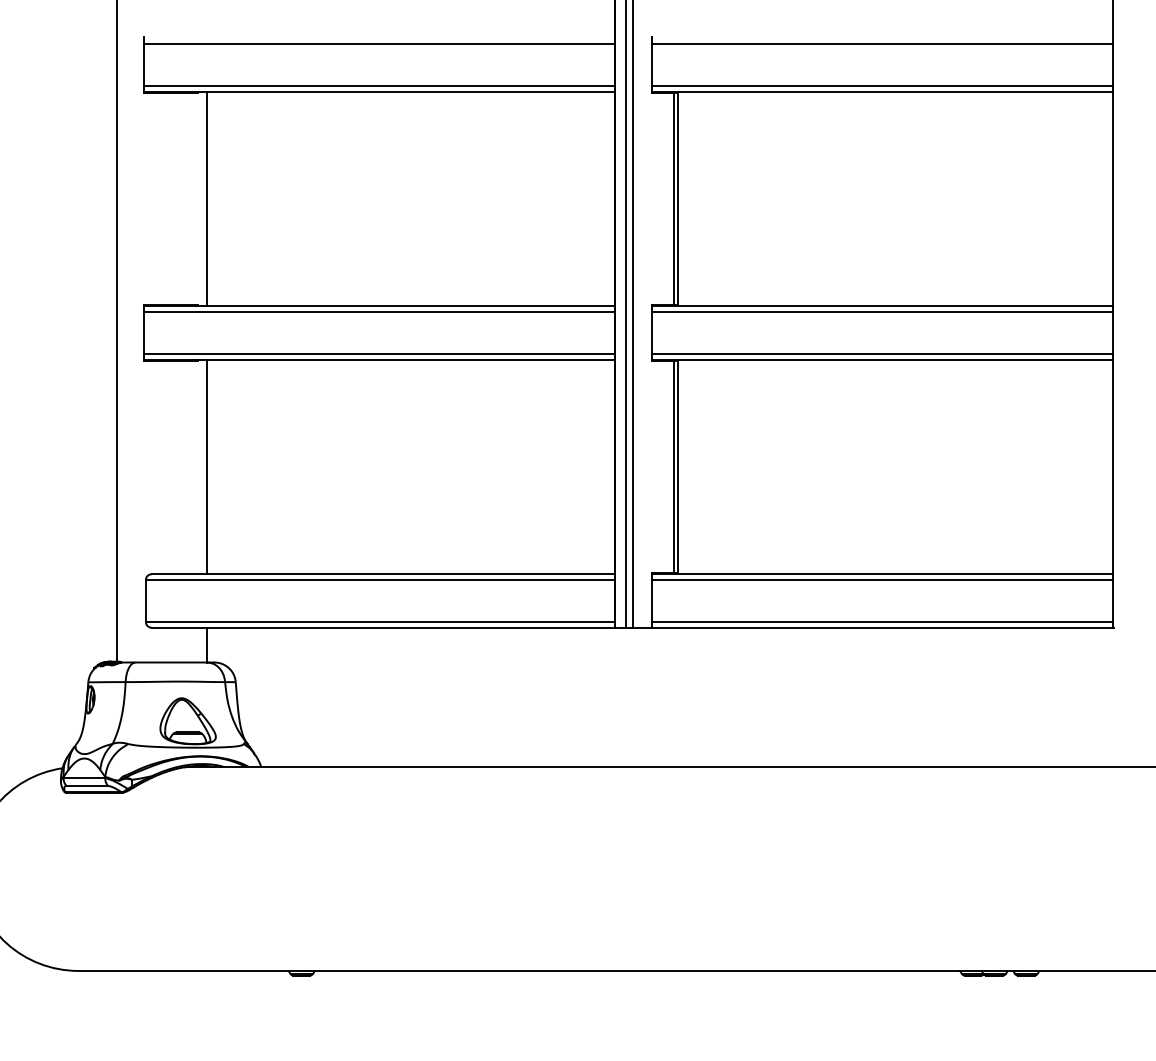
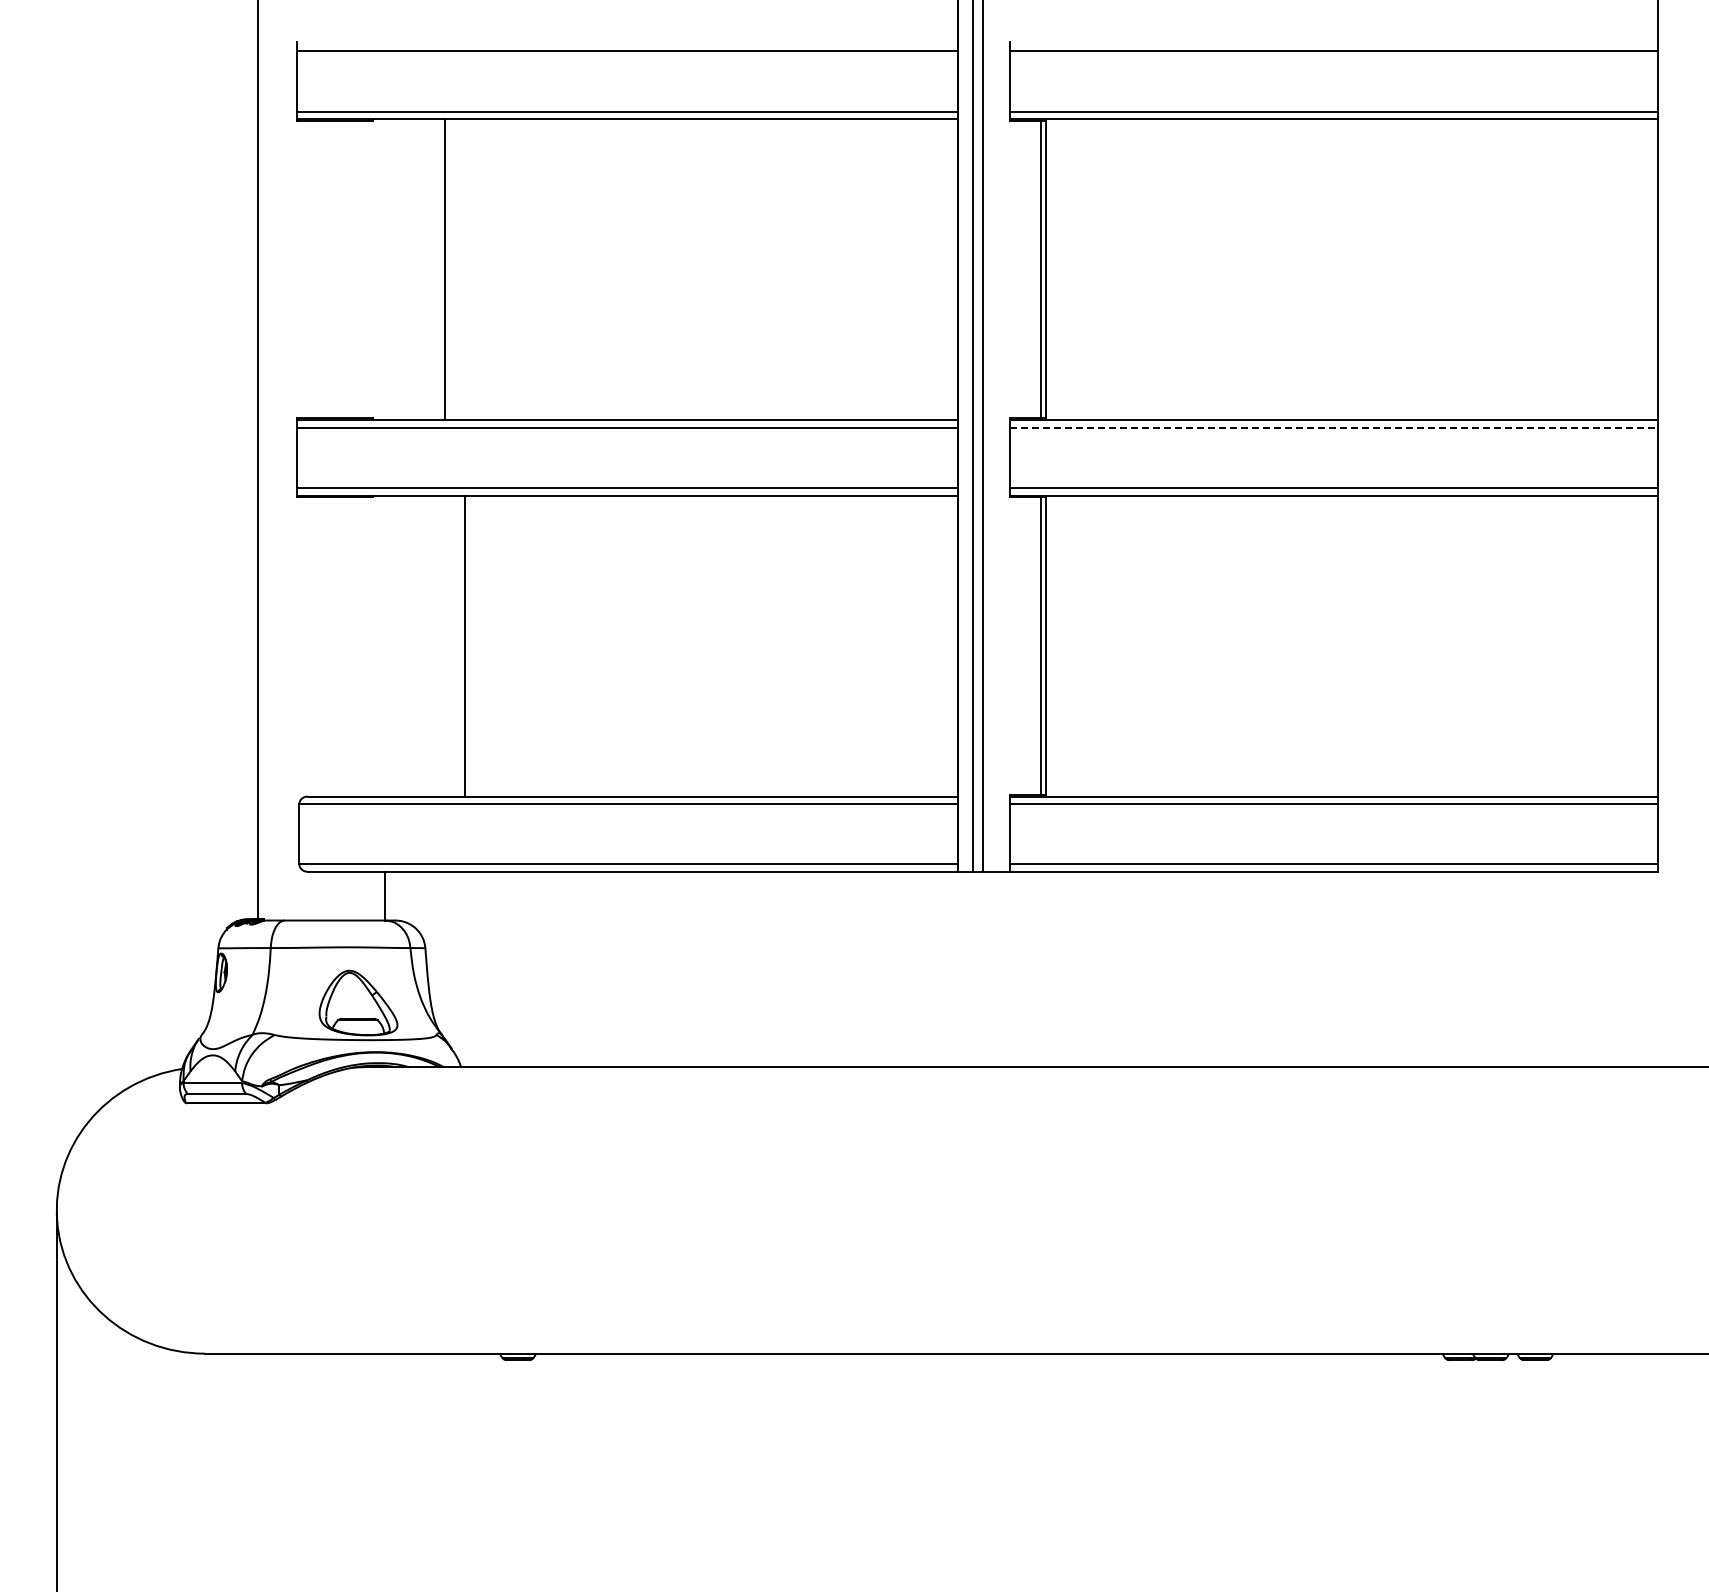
line: (207, 198) -> (445, 269), moved
line: (882, 311) -> (1333, 427), solid -> dashed
line: (207, 466) -> (465, 645), moved

